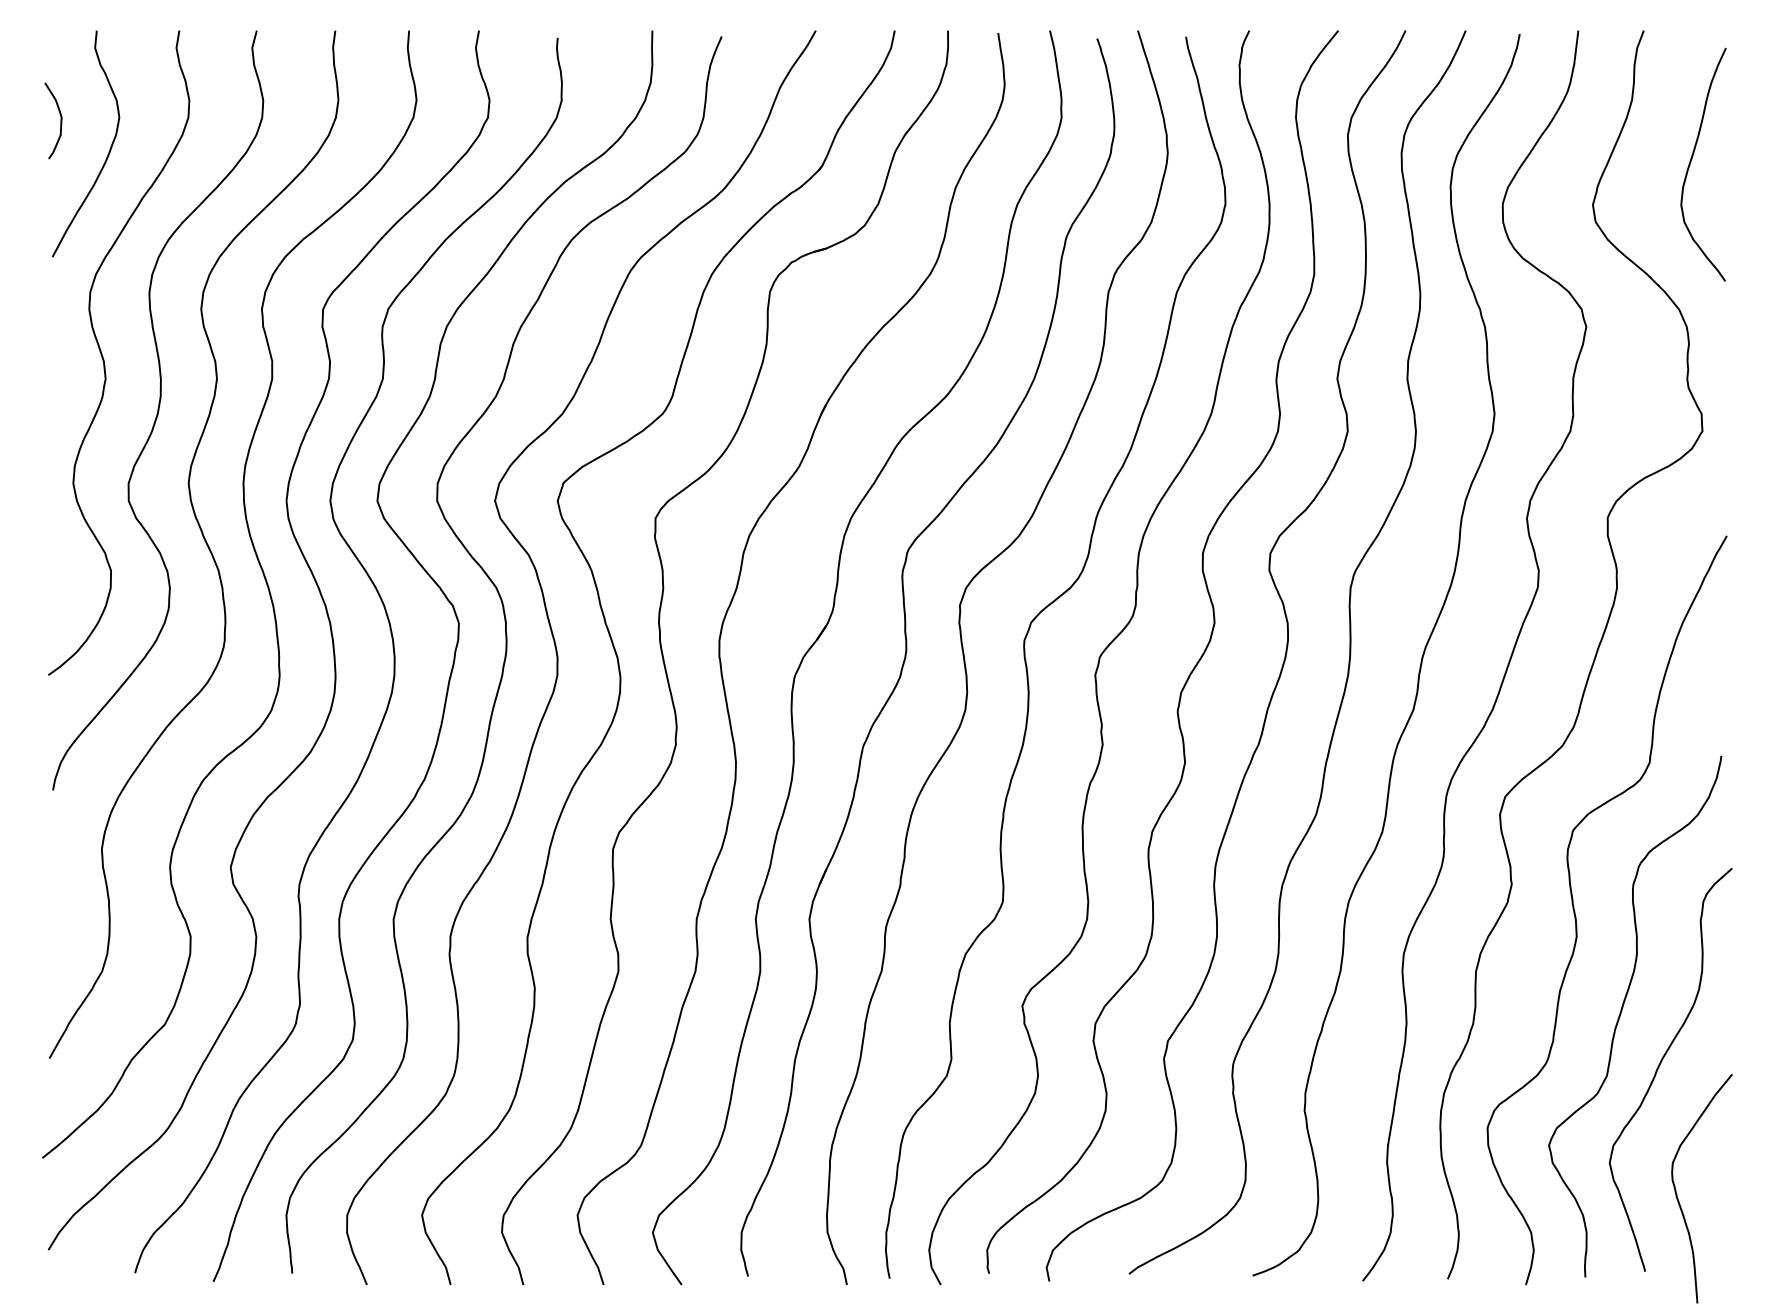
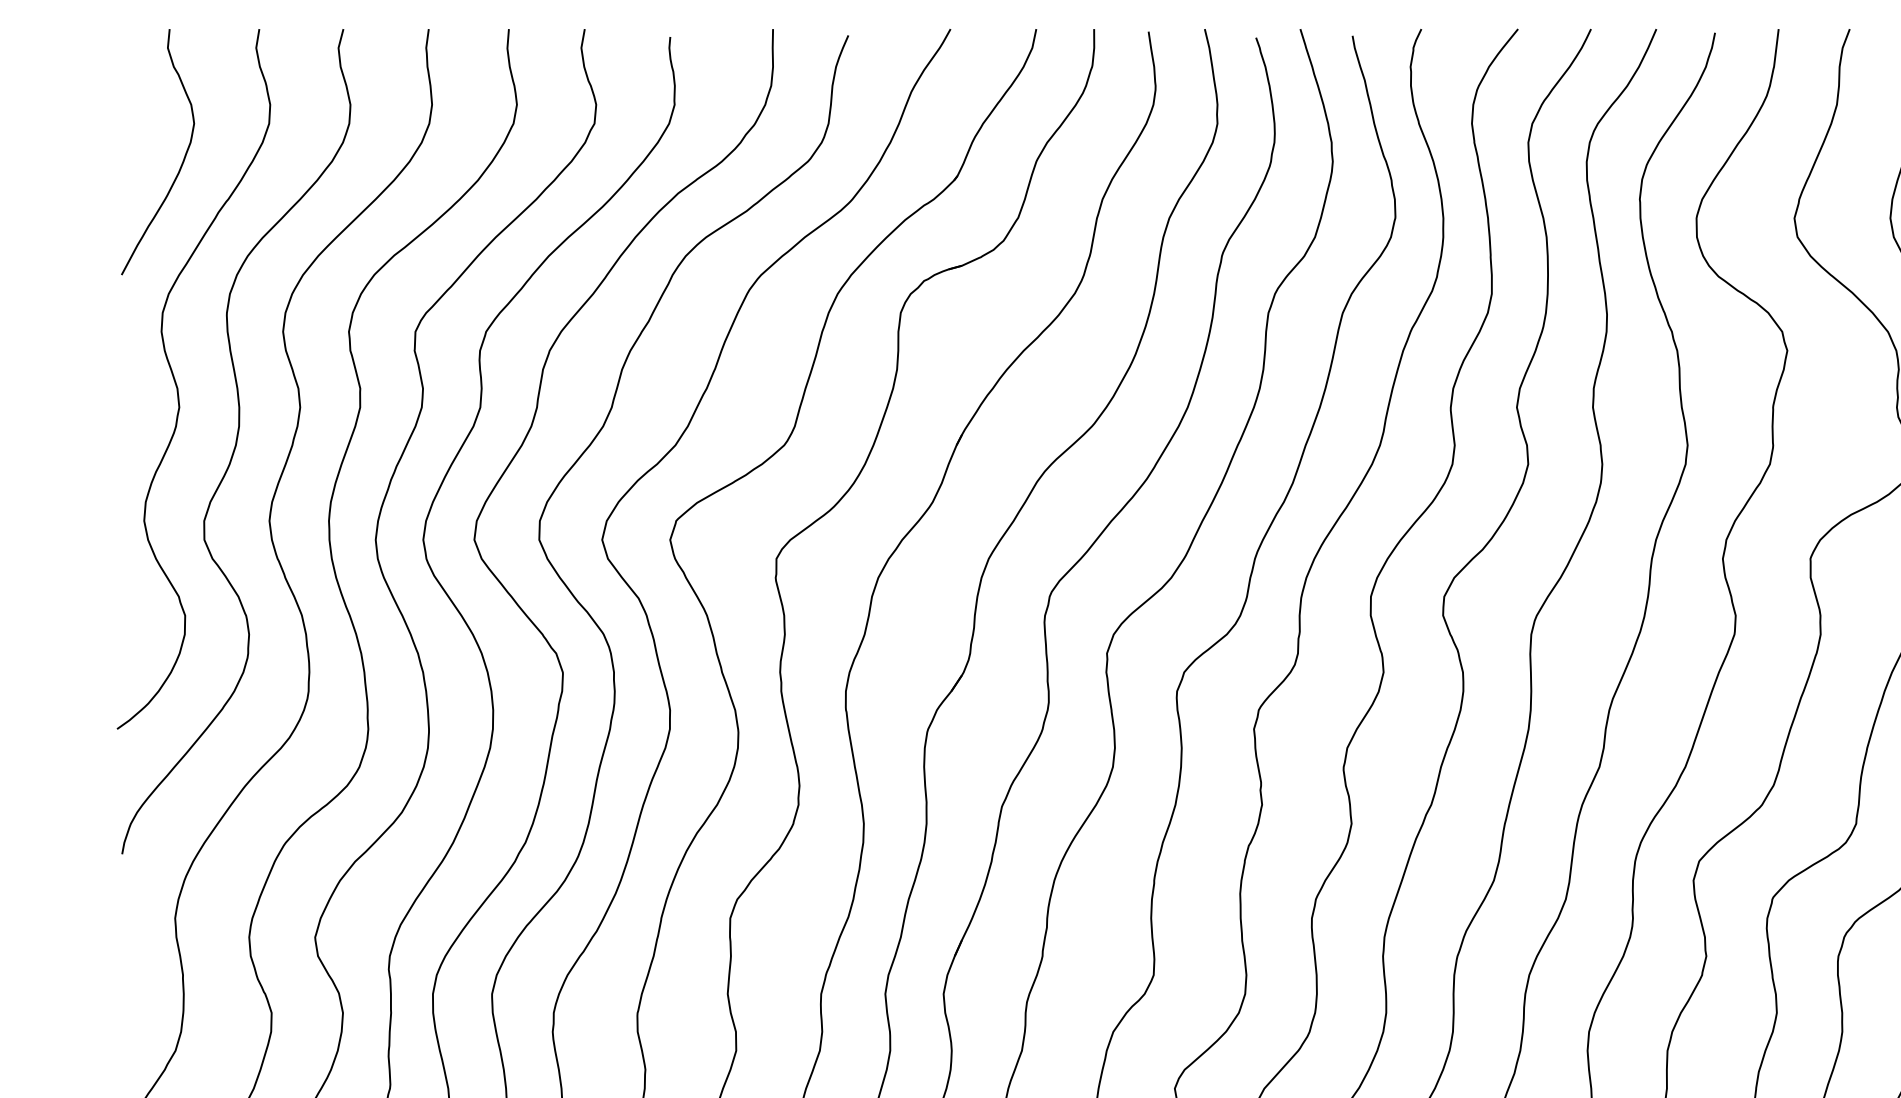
curve: (60, 120) -> (130, 126), removed

